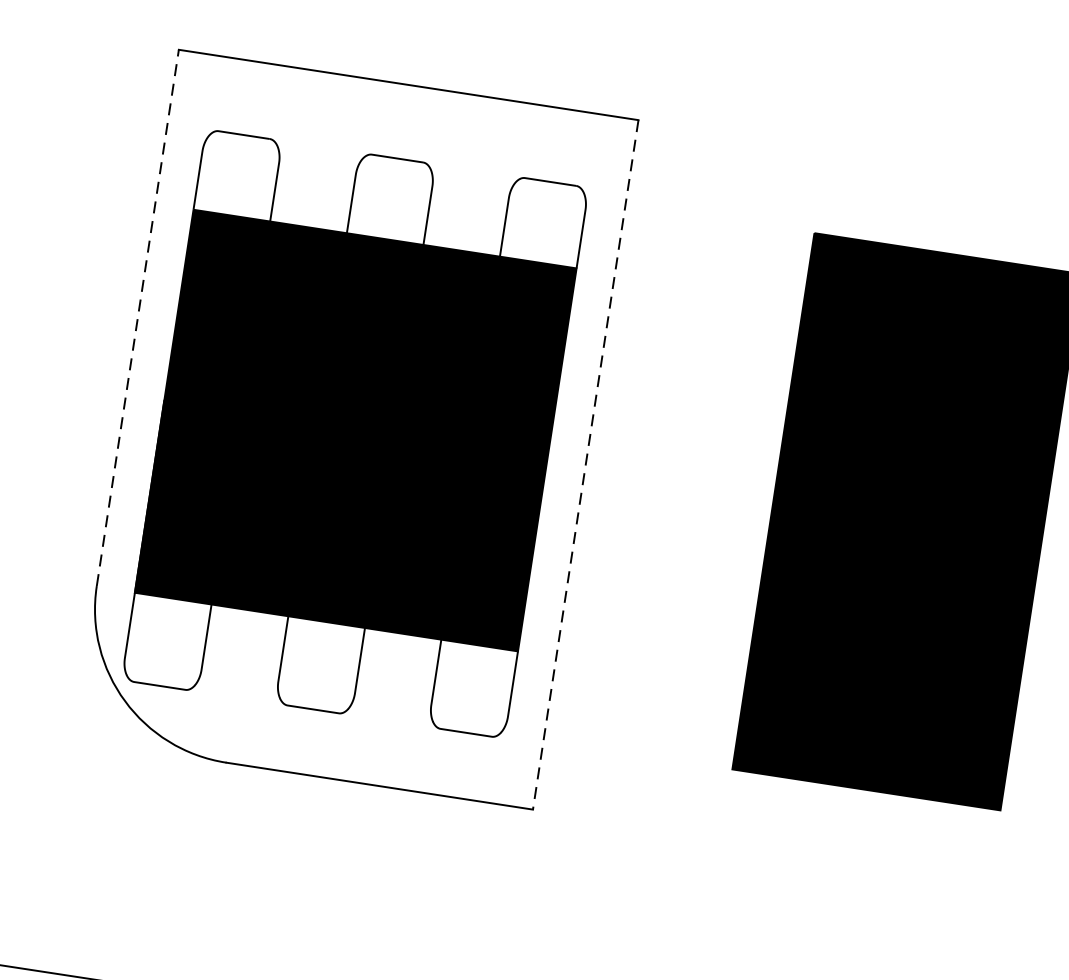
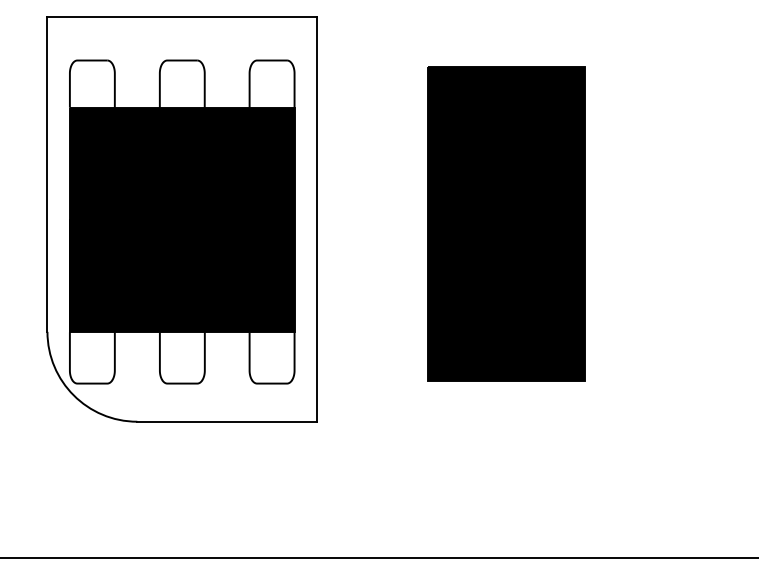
line: (137, 317) -> (47, 174), dashed -> solid
line: (586, 466) -> (317, 220), dashed -> solid

